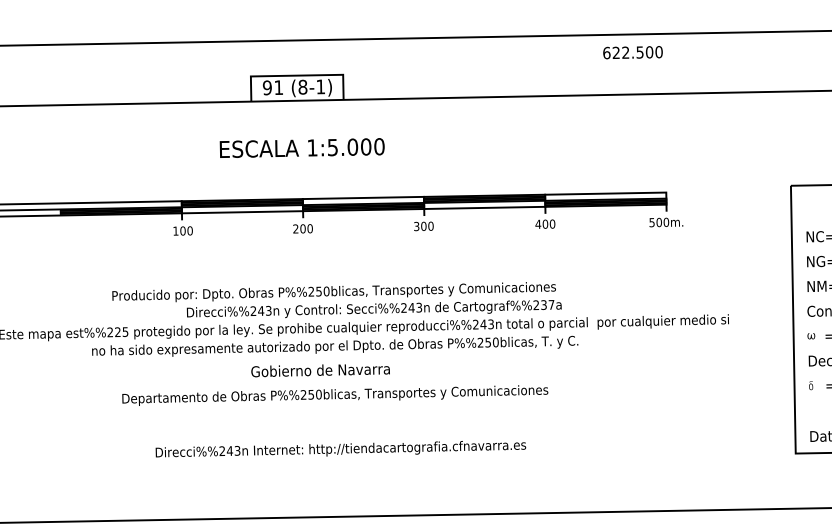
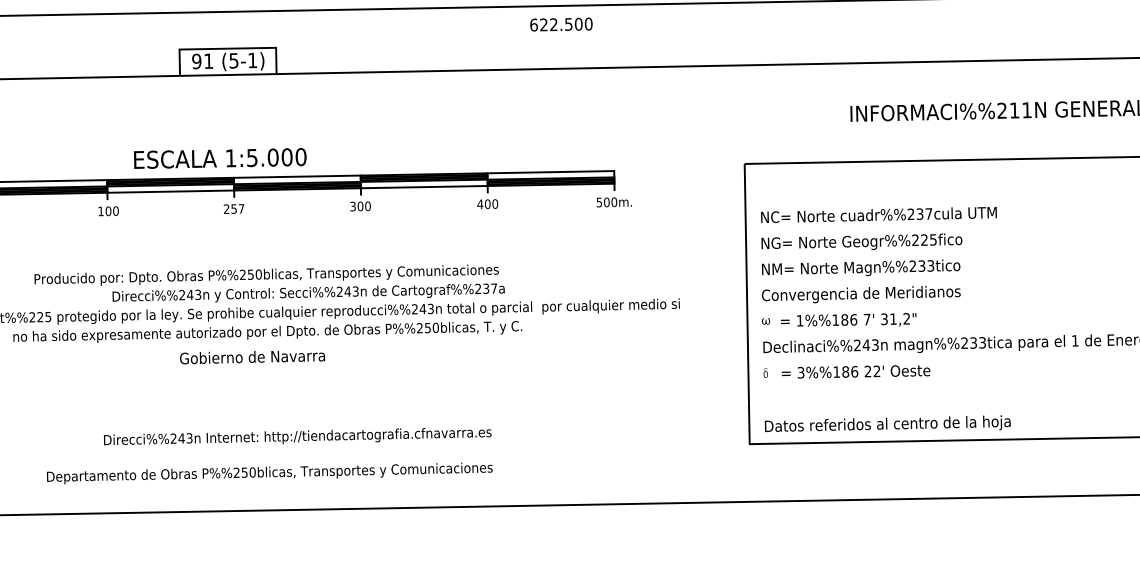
text: (633, 52) -> (561, 24), moved
text: (302, 86) -> (233, 60), (8-1) -> (5-1)
text: (302, 148) -> (220, 158), moved
text: (306, 228) -> (237, 208), 200 -> 257
text: (334, 395) -> (269, 473), moved
text: (340, 449) -> (297, 436), moved

